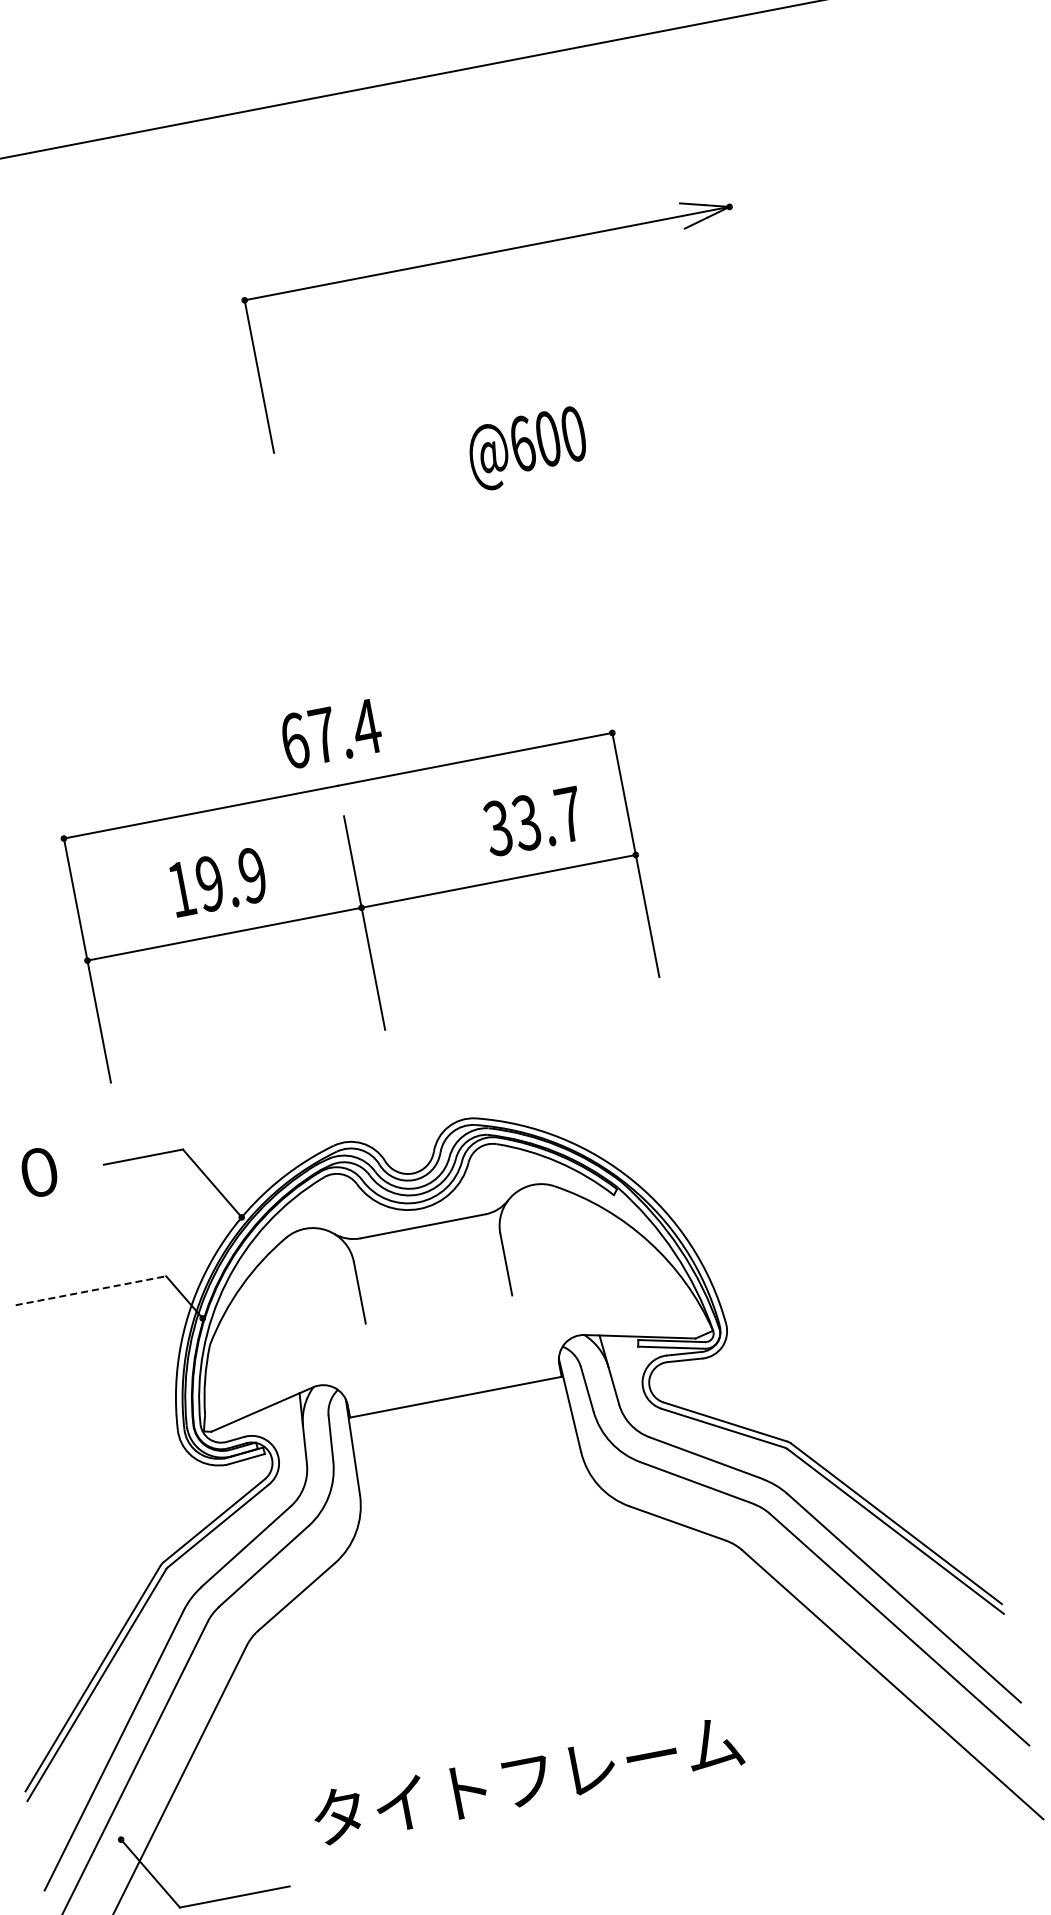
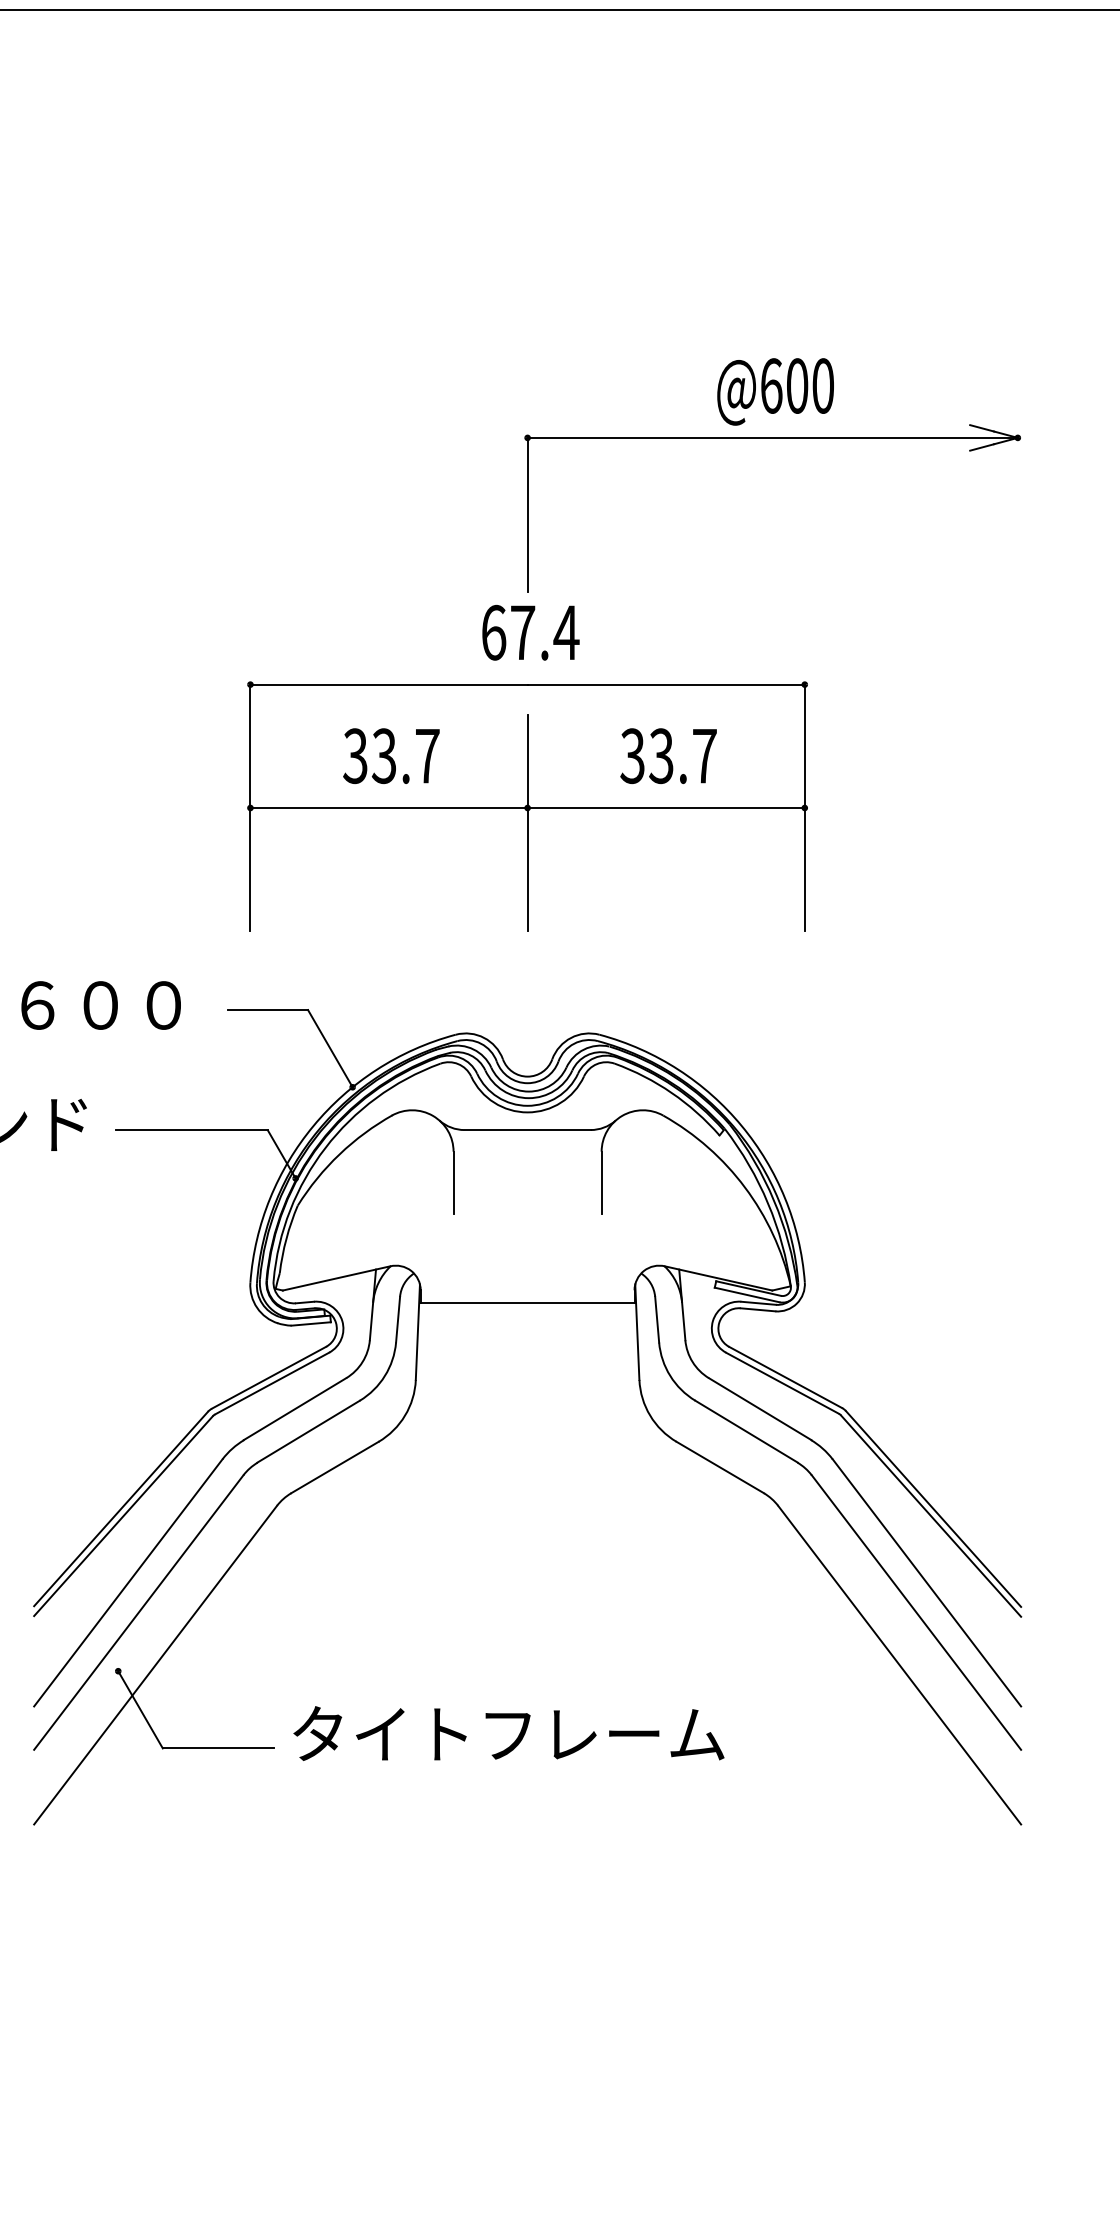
part: (487, 254) -> (772, 438), moved
text: (533, 821) -> (668, 756), moved
text: (217, 882) -> (391, 756), 19.9 -> 33.7
line: (91, 1290) -> (192, 1130), dashed -> solid
text: (527, 1779) -> (508, 1733), moved

